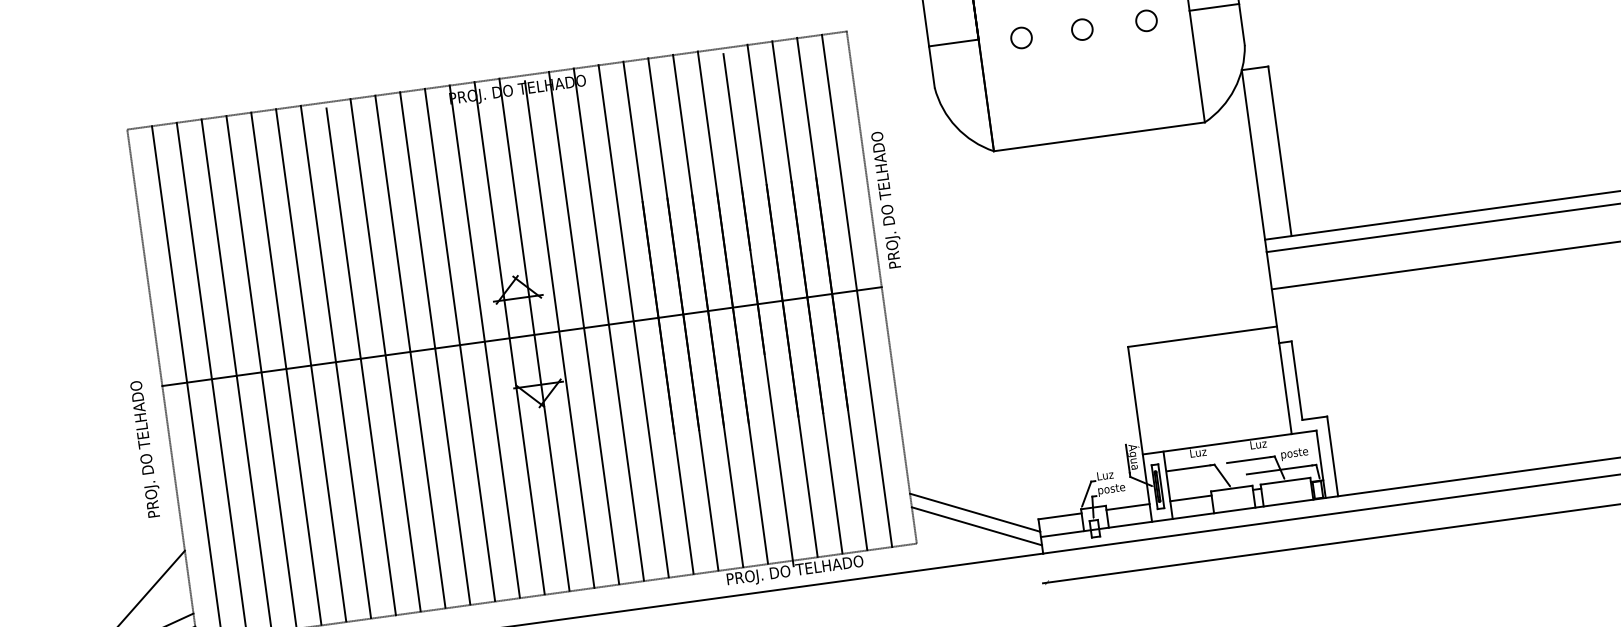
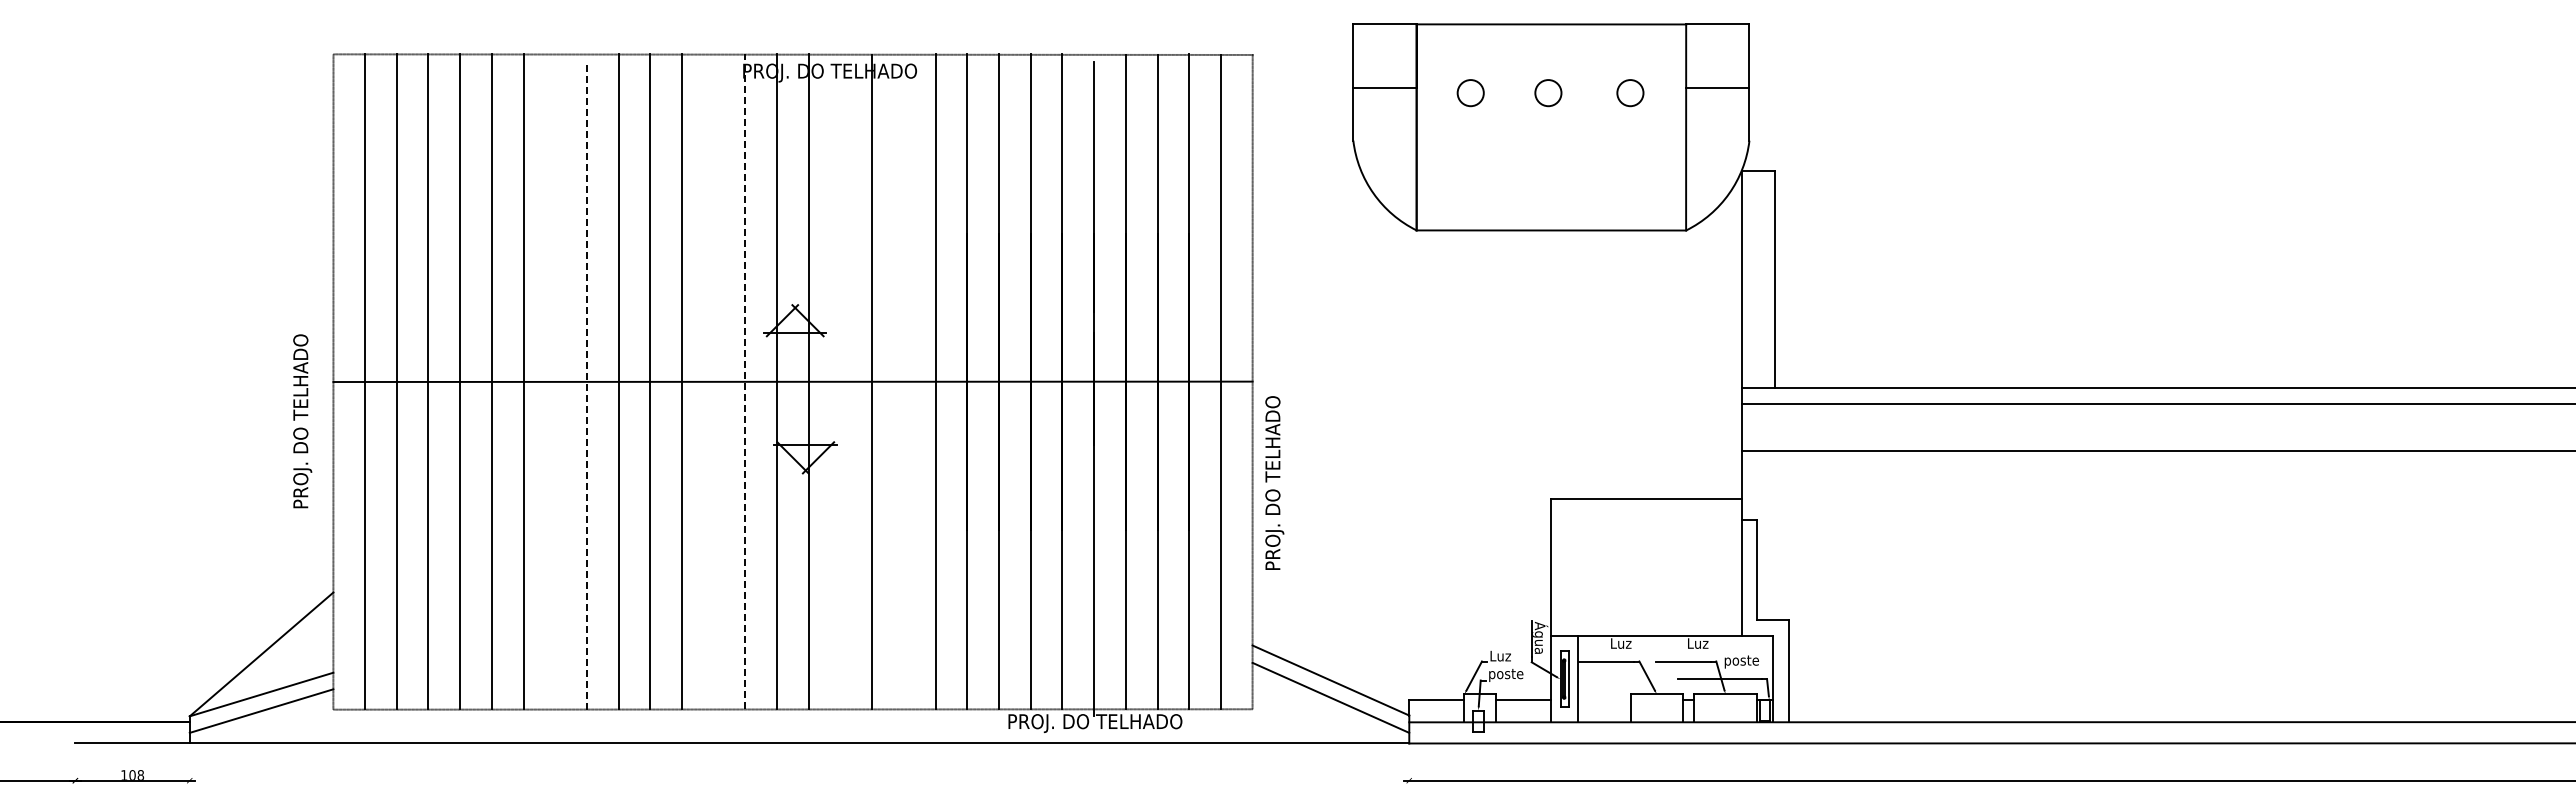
text: (887, 199) -> (1274, 482), moved
line: (608, 324) -> (903, 381), removed
line: (559, 334) -> (840, 385), removed
line: (484, 341) -> (745, 381), solid -> dashed
line: (459, 344) -> (713, 381), removed
line: (336, 361) -> (555, 381), removed
line: (360, 361) -> (586, 385), solid -> dashed
text: (146, 449) -> (302, 421), moved
line: (1190, 498) -> (1603, 699), removed

